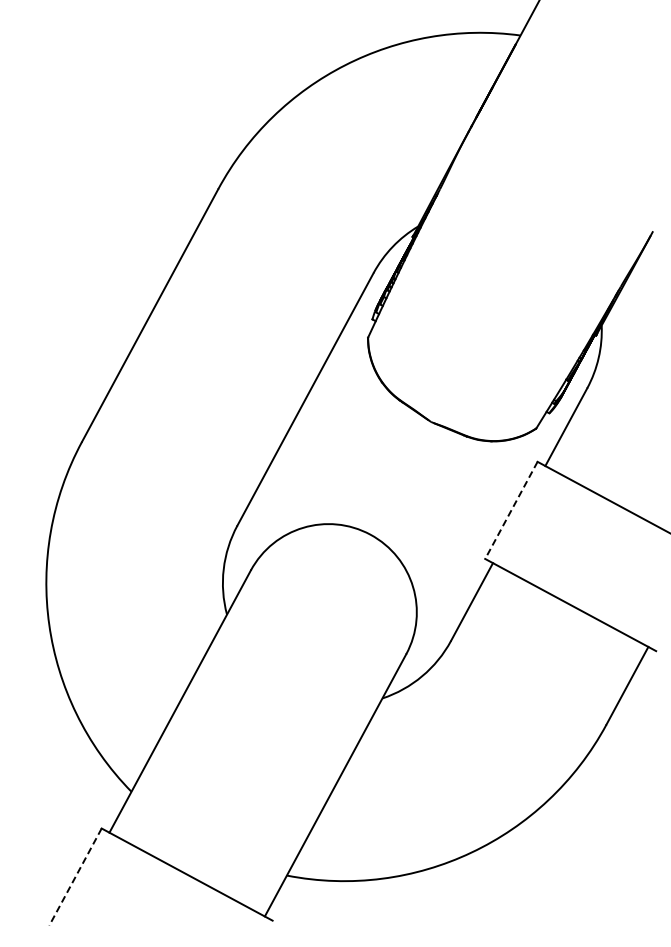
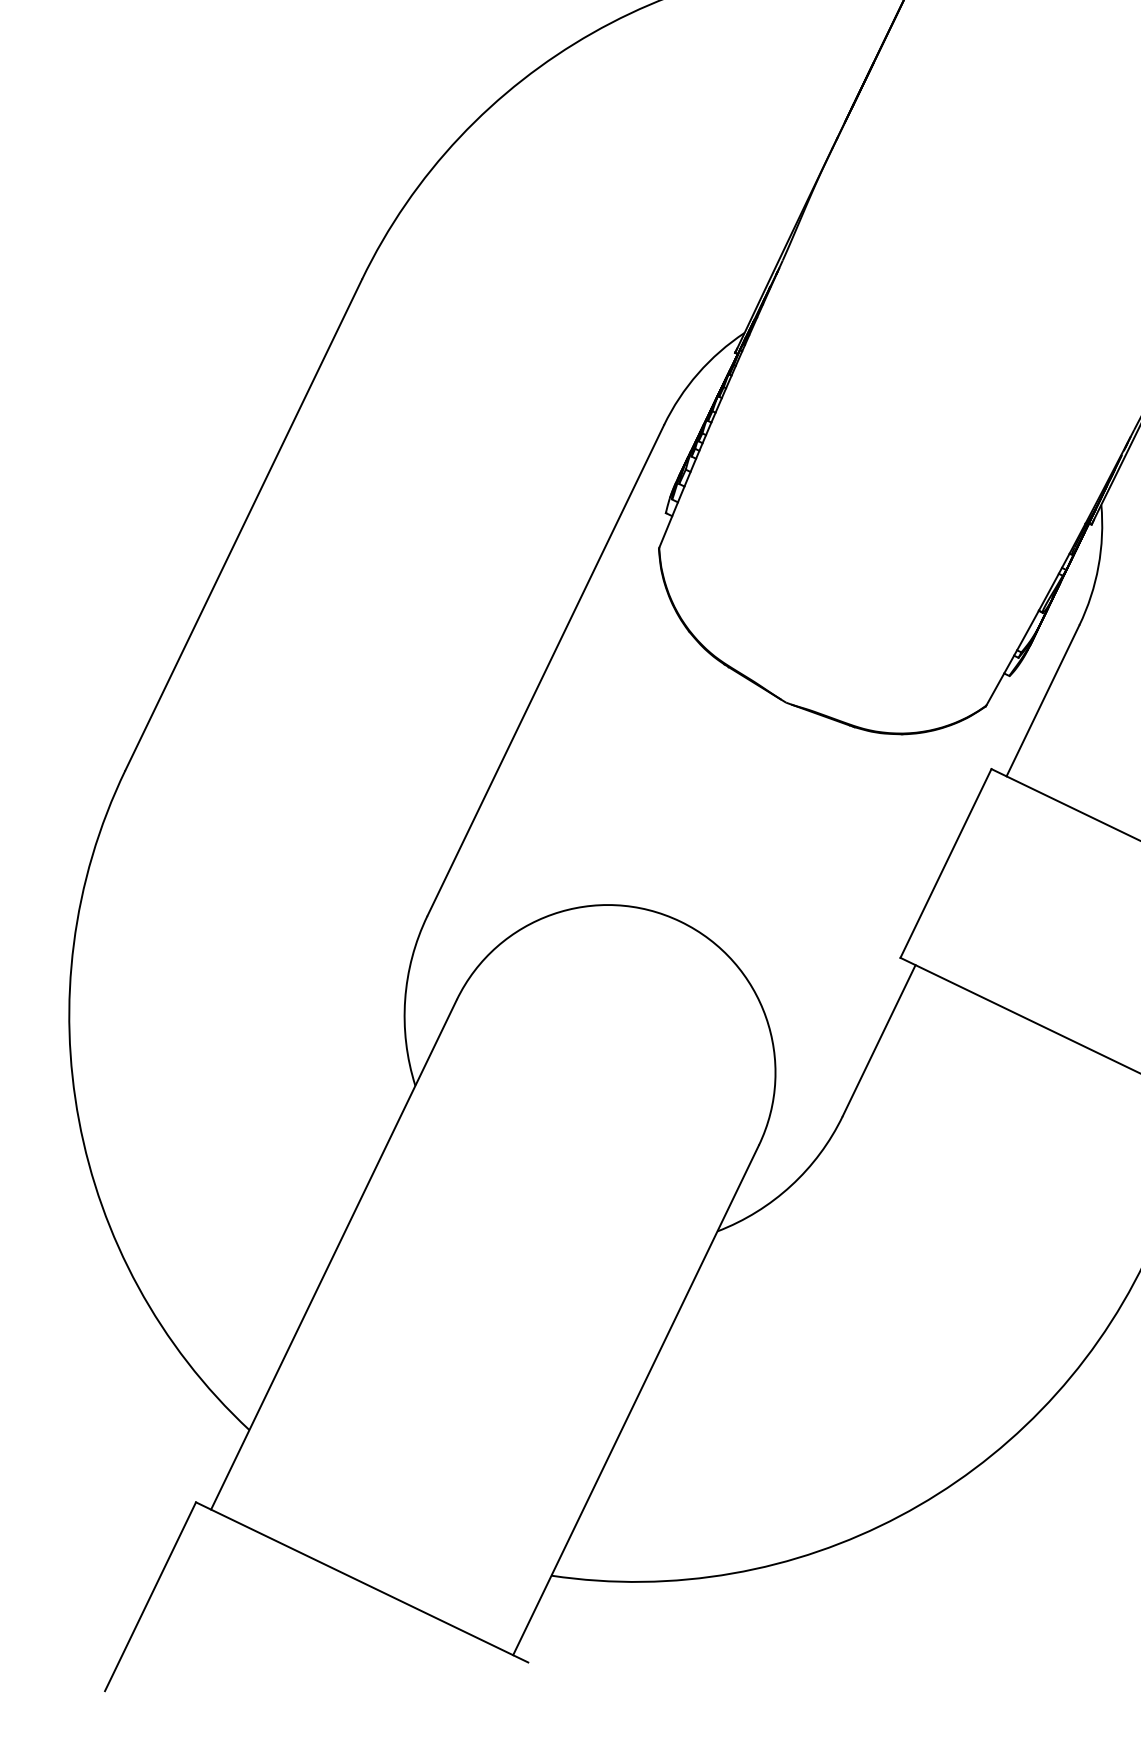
line: (511, 510) -> (946, 863), dashed -> solid
line: (75, 877) -> (150, 1597), dashed -> solid

